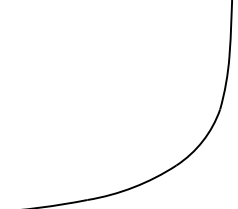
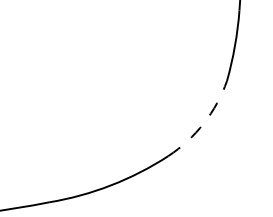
arc: (202, 141) -> (203, 123), solid -> dashed

